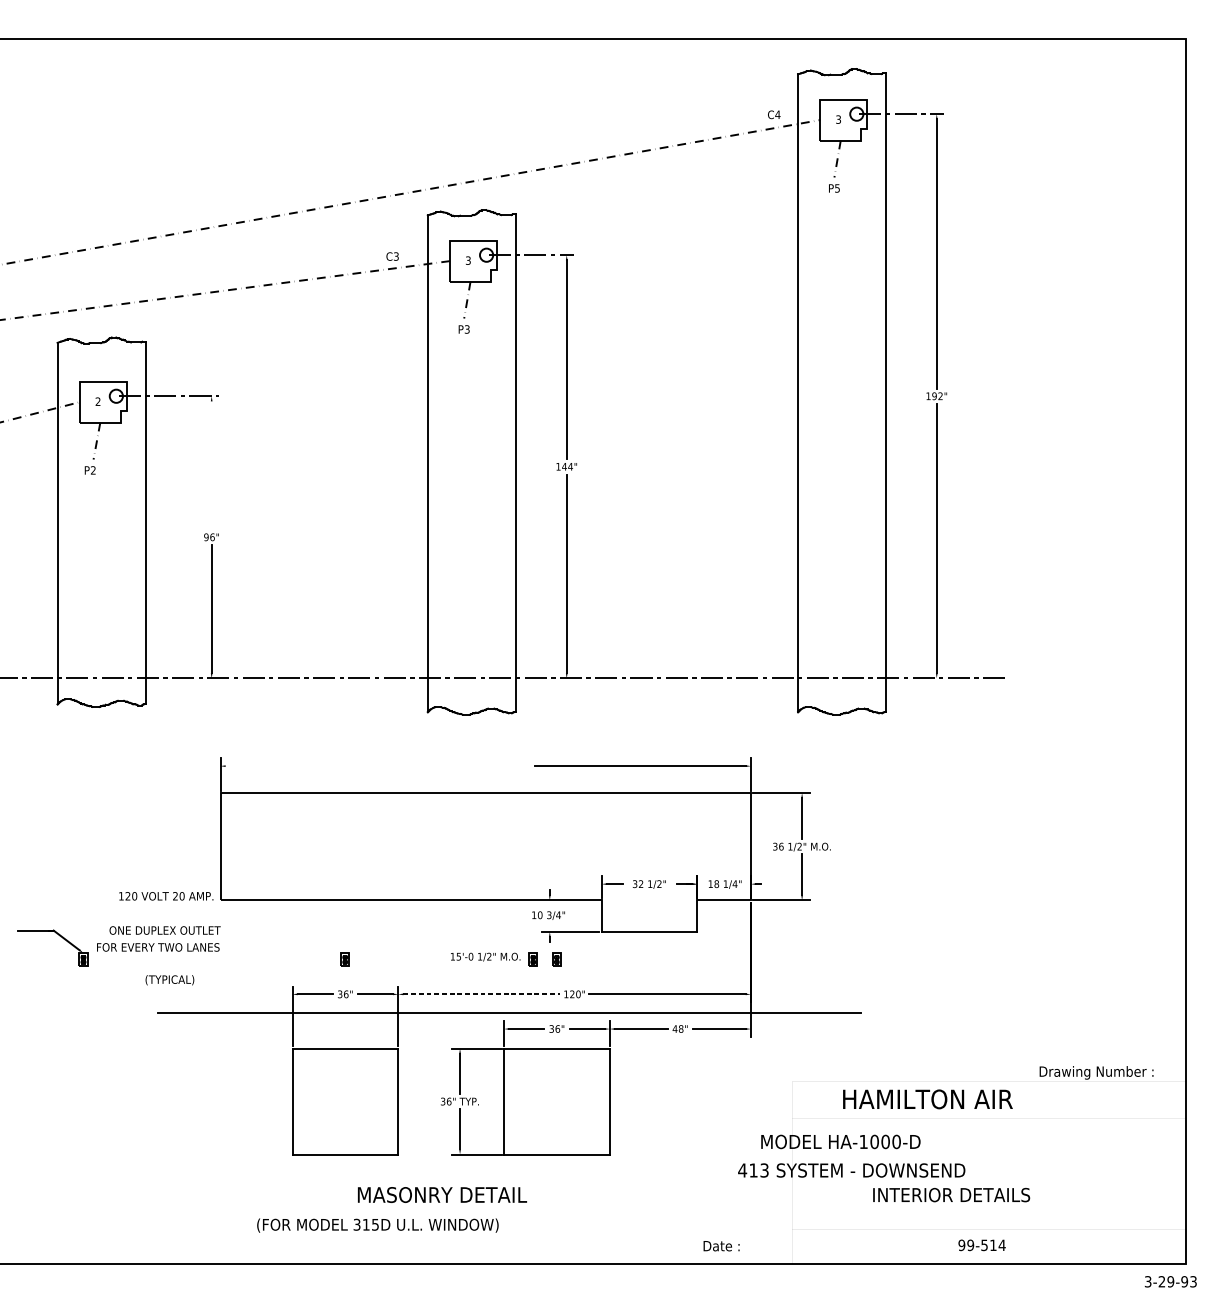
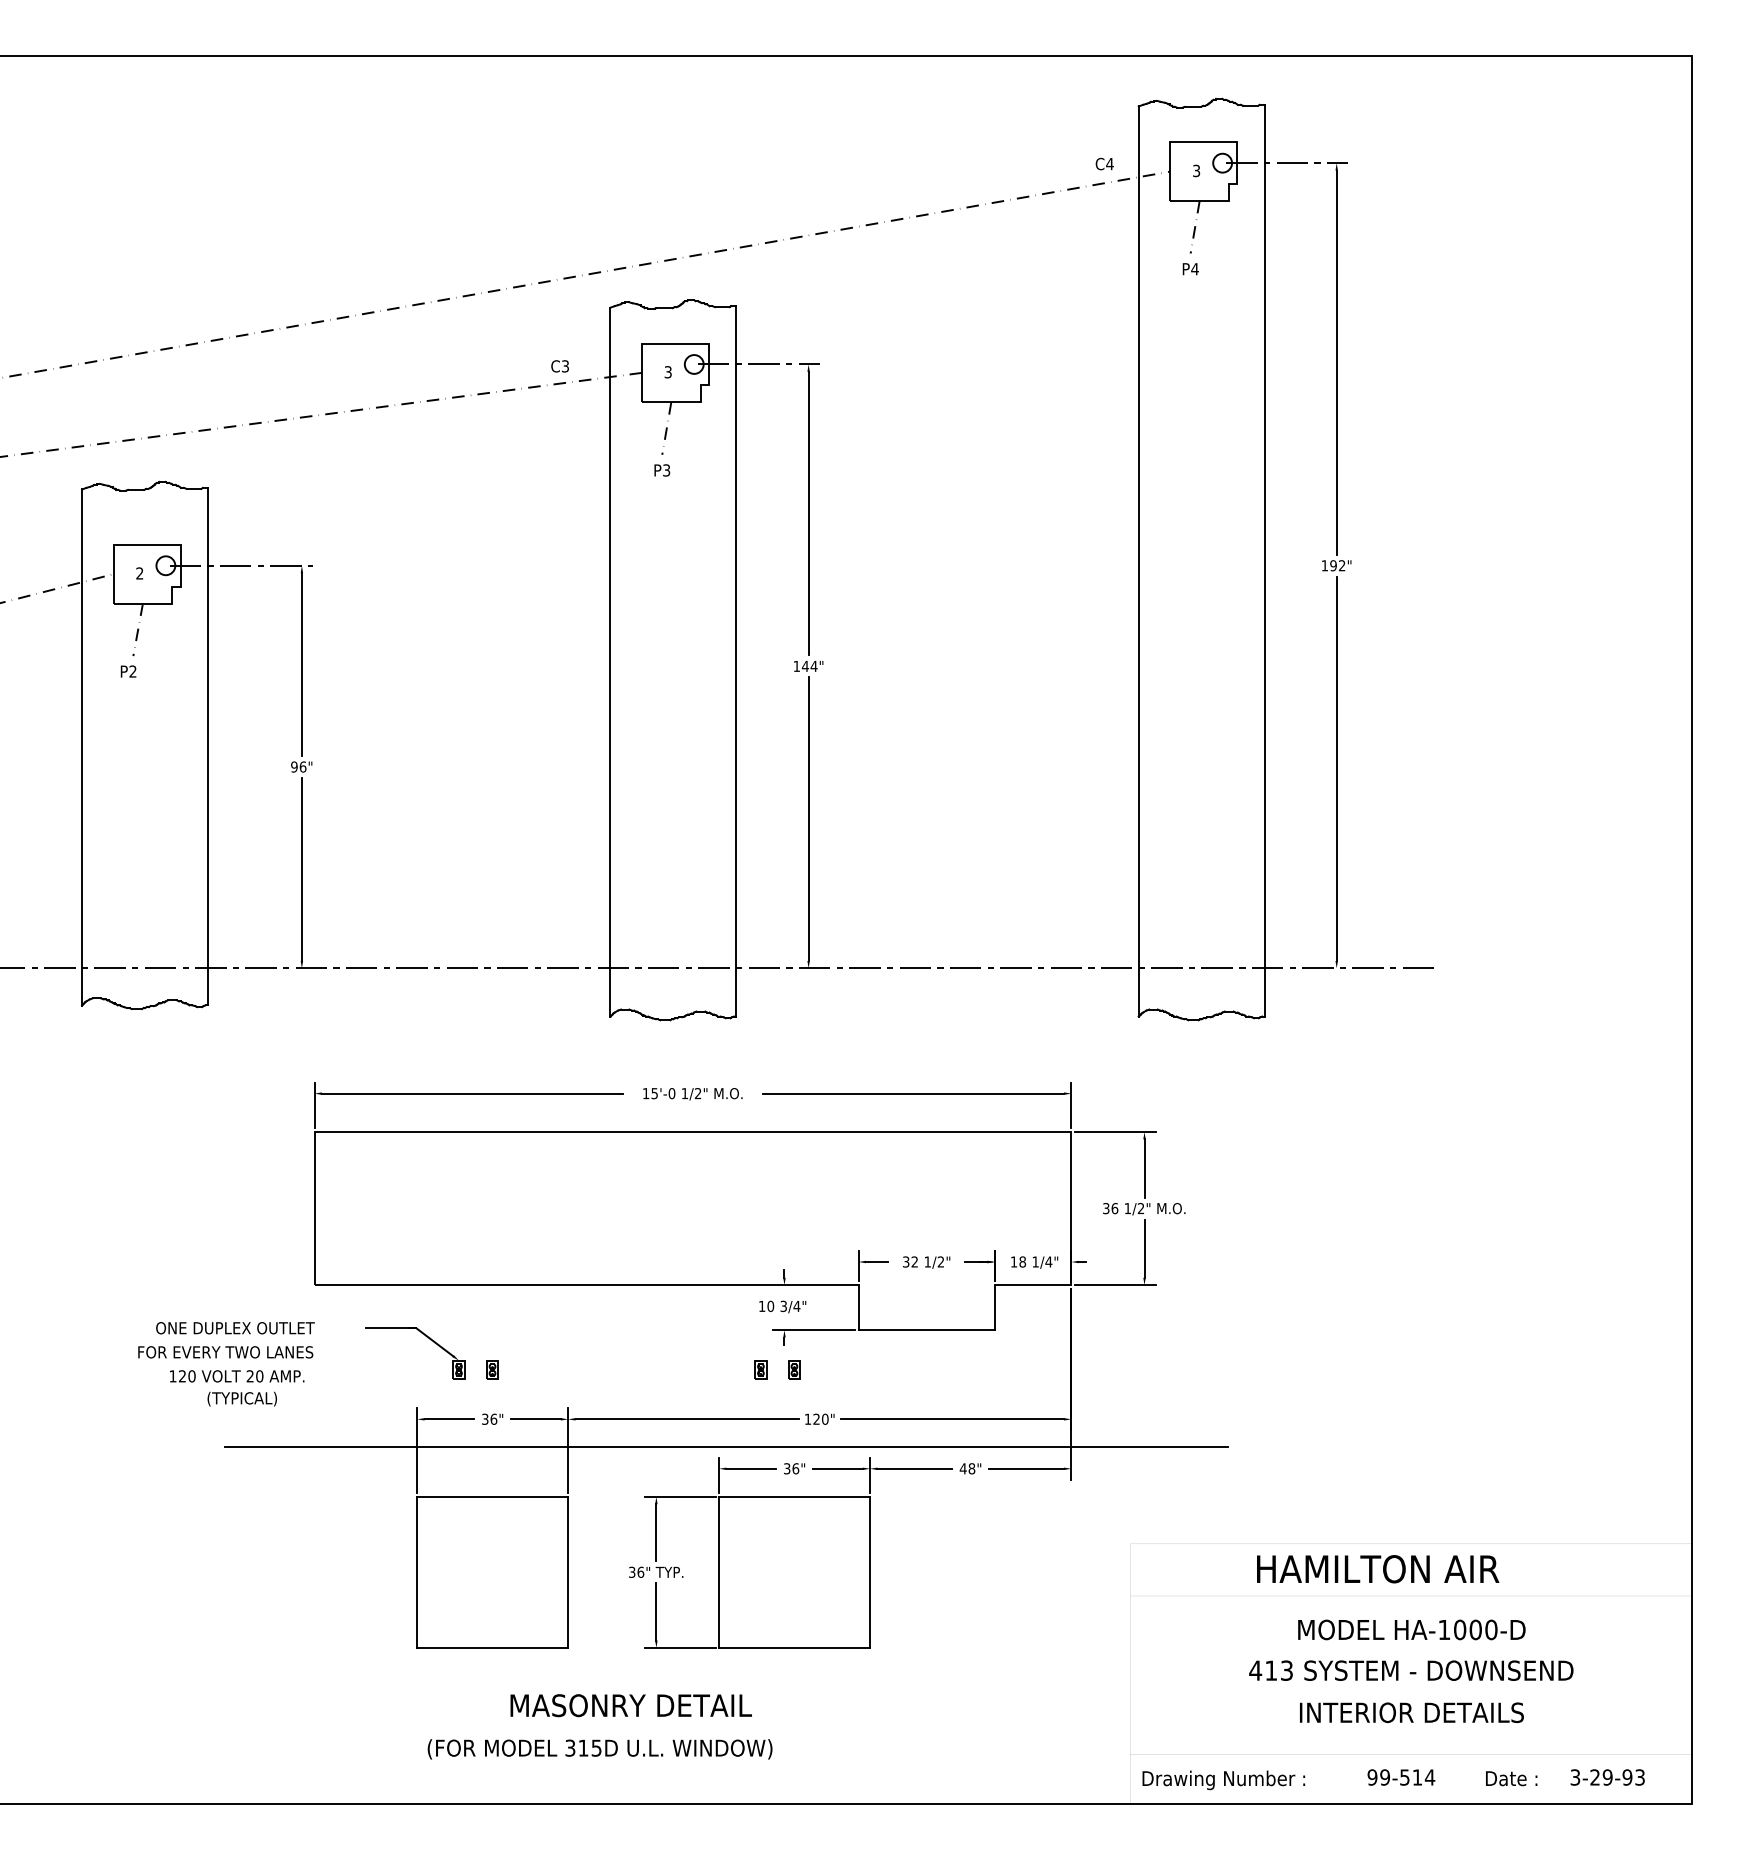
text: (837, 188) -> (1194, 269), P5 -> P4
line: (211, 465) -> (301, 664), added
line: (331, 766) -> (472, 1093), added
text: (166, 896) -> (237, 1376), moved
part: (60, 937) -> (426, 1337), moved
text: (485, 957) -> (692, 1094), moved
line: (481, 994) -> (687, 1419), dashed -> solid
text: (1096, 1072) -> (1223, 1780), moved
text: (928, 1099) -> (1378, 1569), moved
text: (840, 1141) -> (1411, 1629), moved
text: (851, 1170) -> (1411, 1670), moved
text: (951, 1194) -> (1411, 1712), moved
text: (377, 1225) -> (599, 1749), moved
text: (721, 1246) -> (1511, 1778), moved
text: (1170, 1281) -> (1607, 1777), moved

